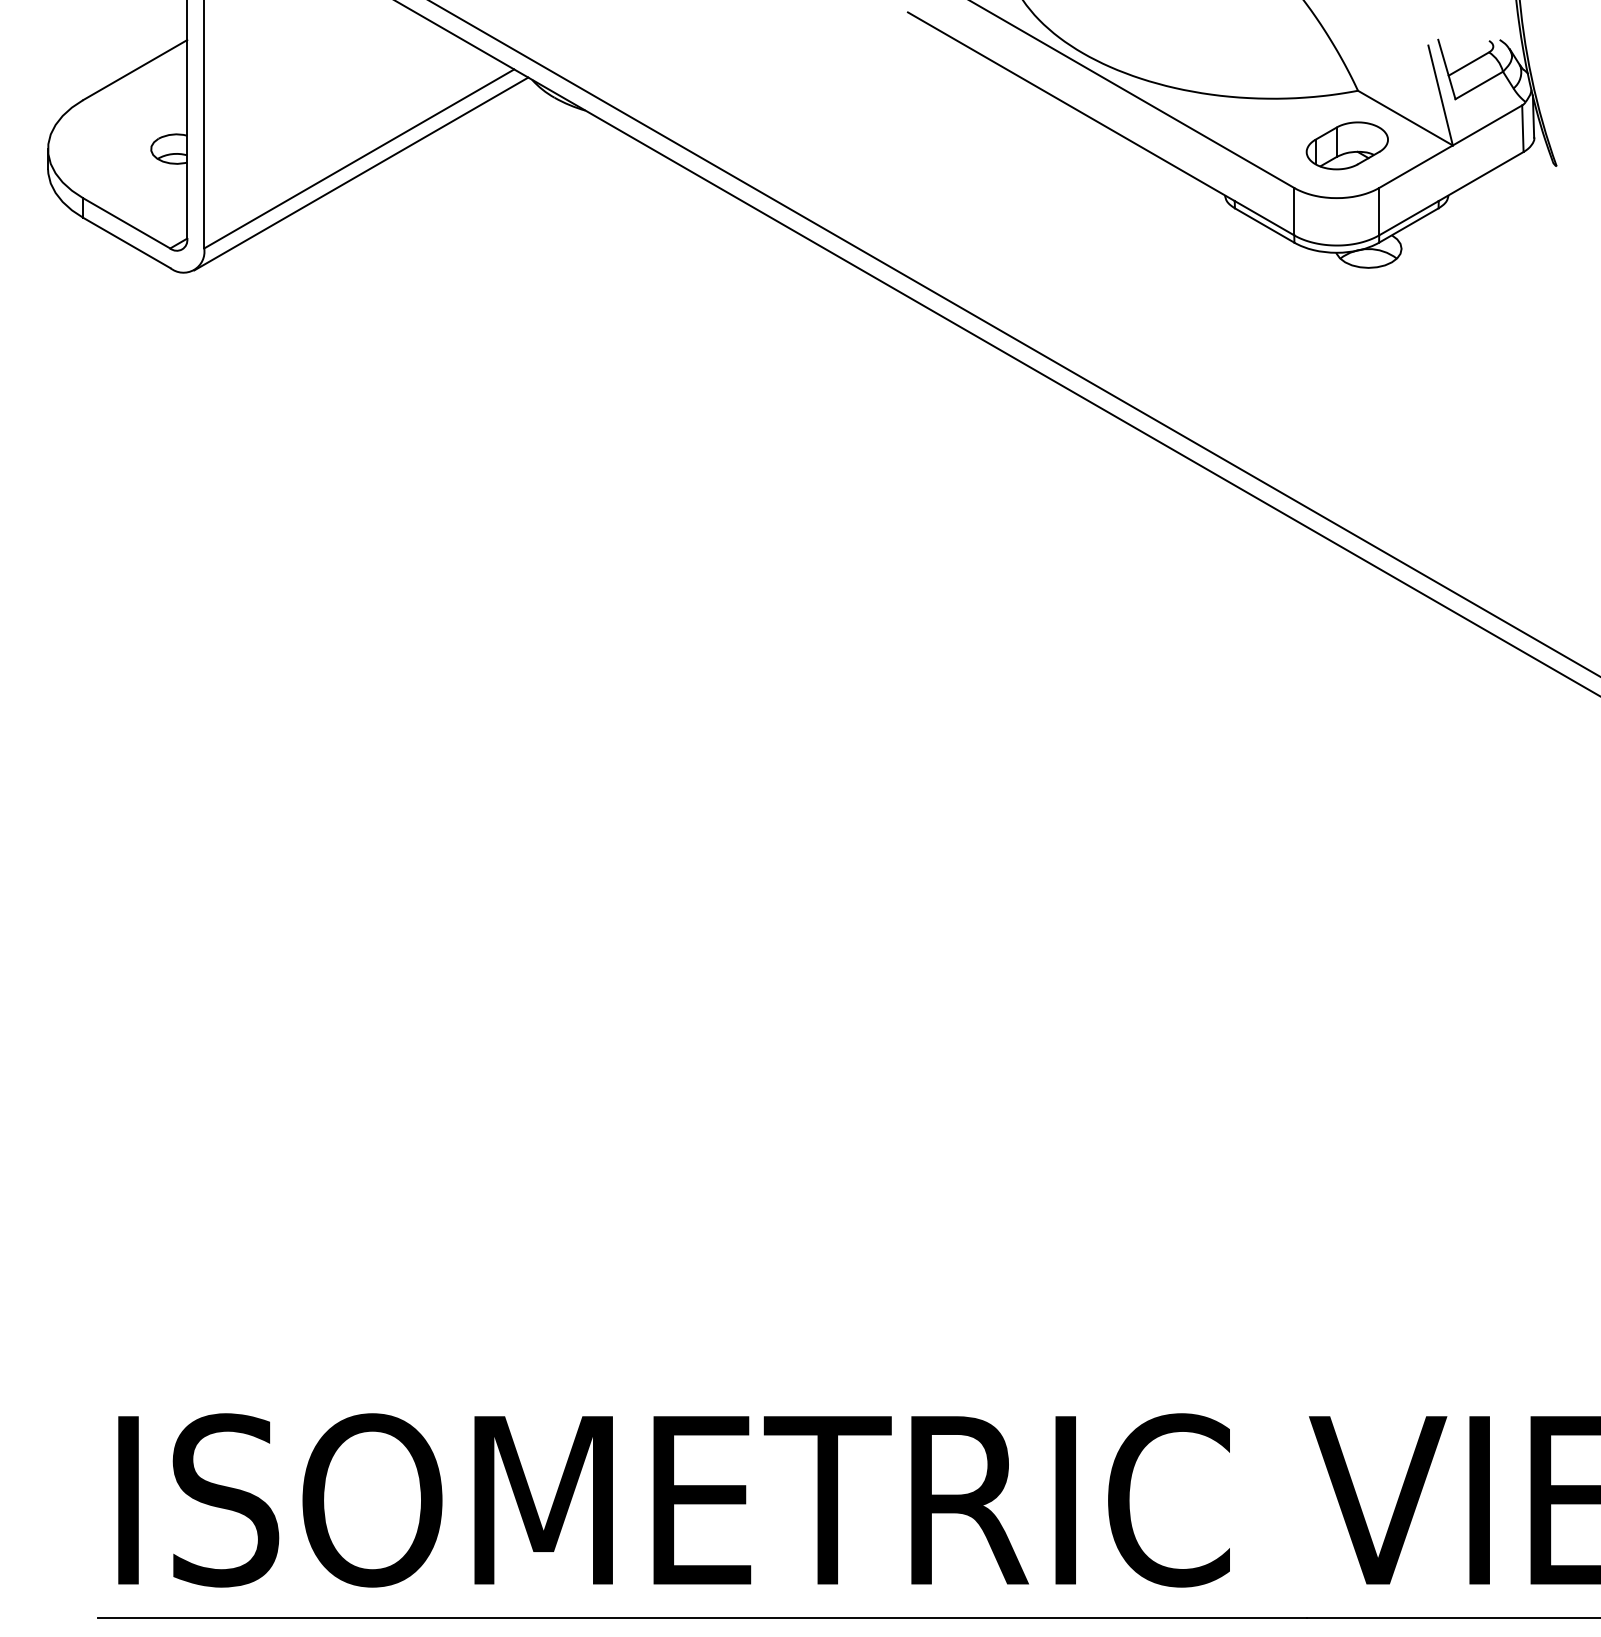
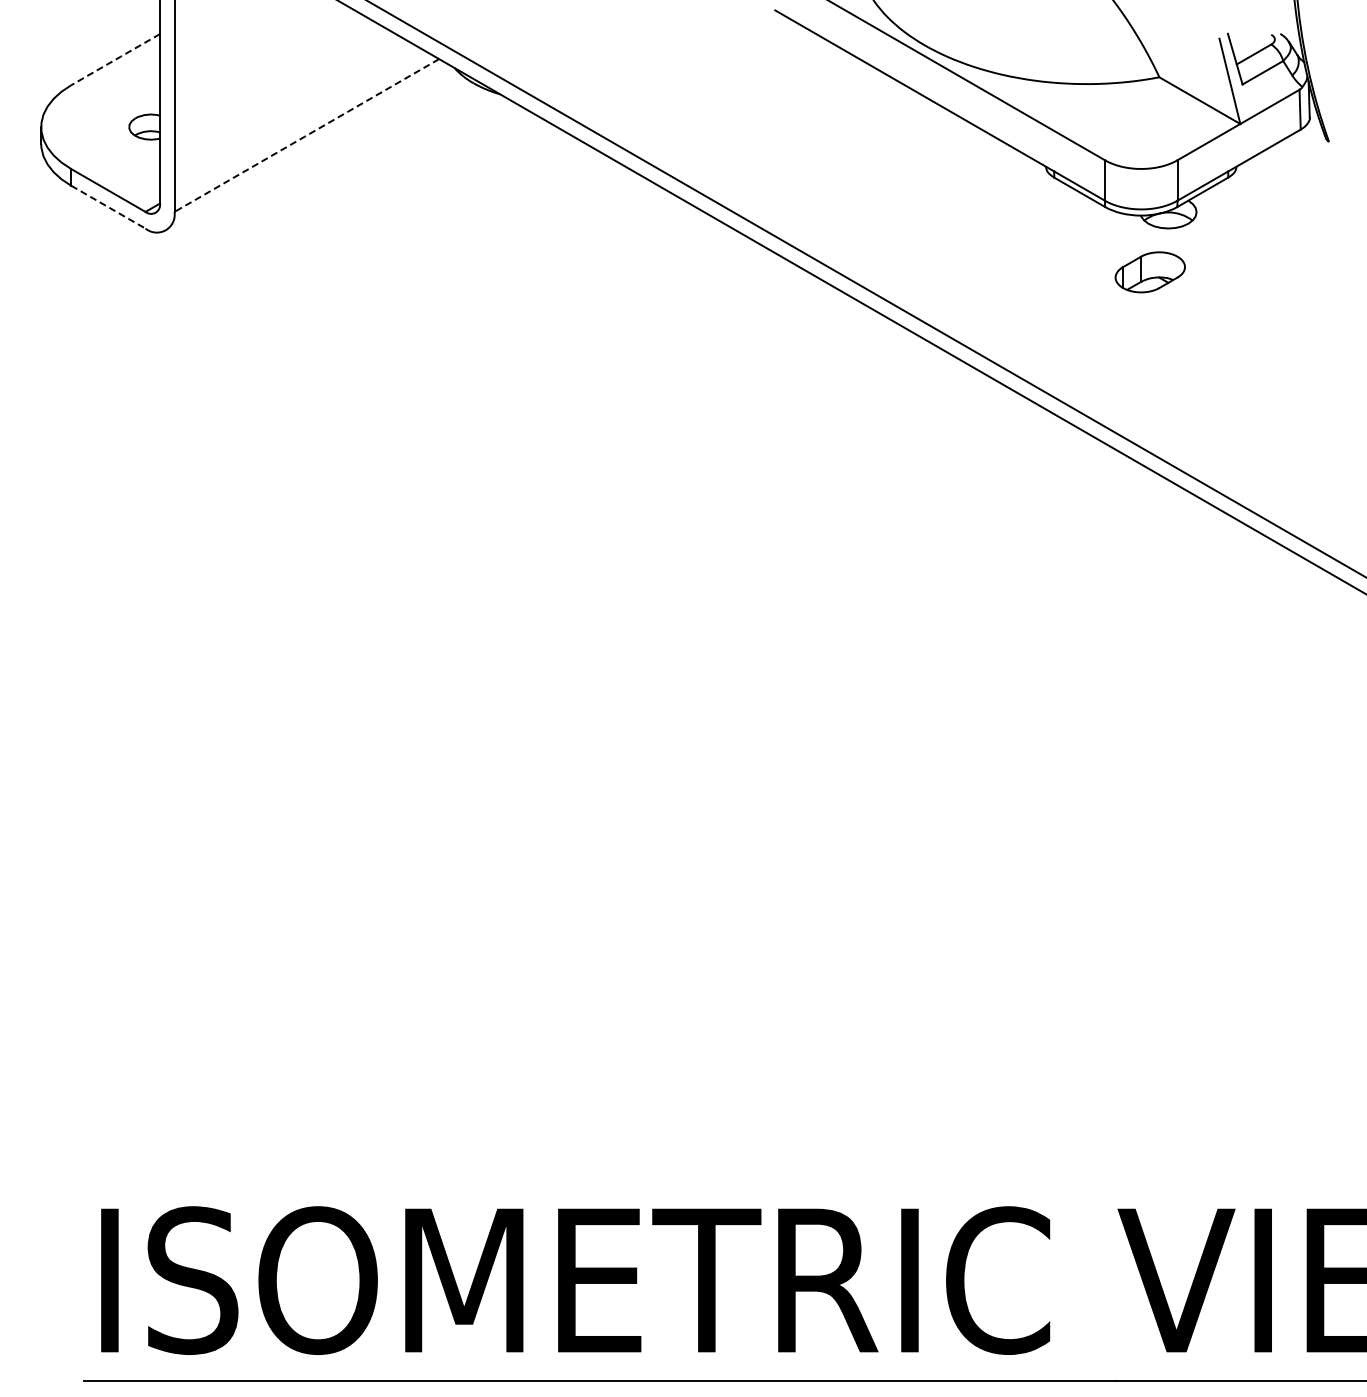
line: (135, 69) -> (115, 59), solid -> dashed
part: (1346, 146) -> (1149, 272), moved
line: (358, 158) -> (306, 135), solid -> dashed
line: (361, 174) -> (308, 148), removed
line: (126, 243) -> (108, 207), solid -> dashed

